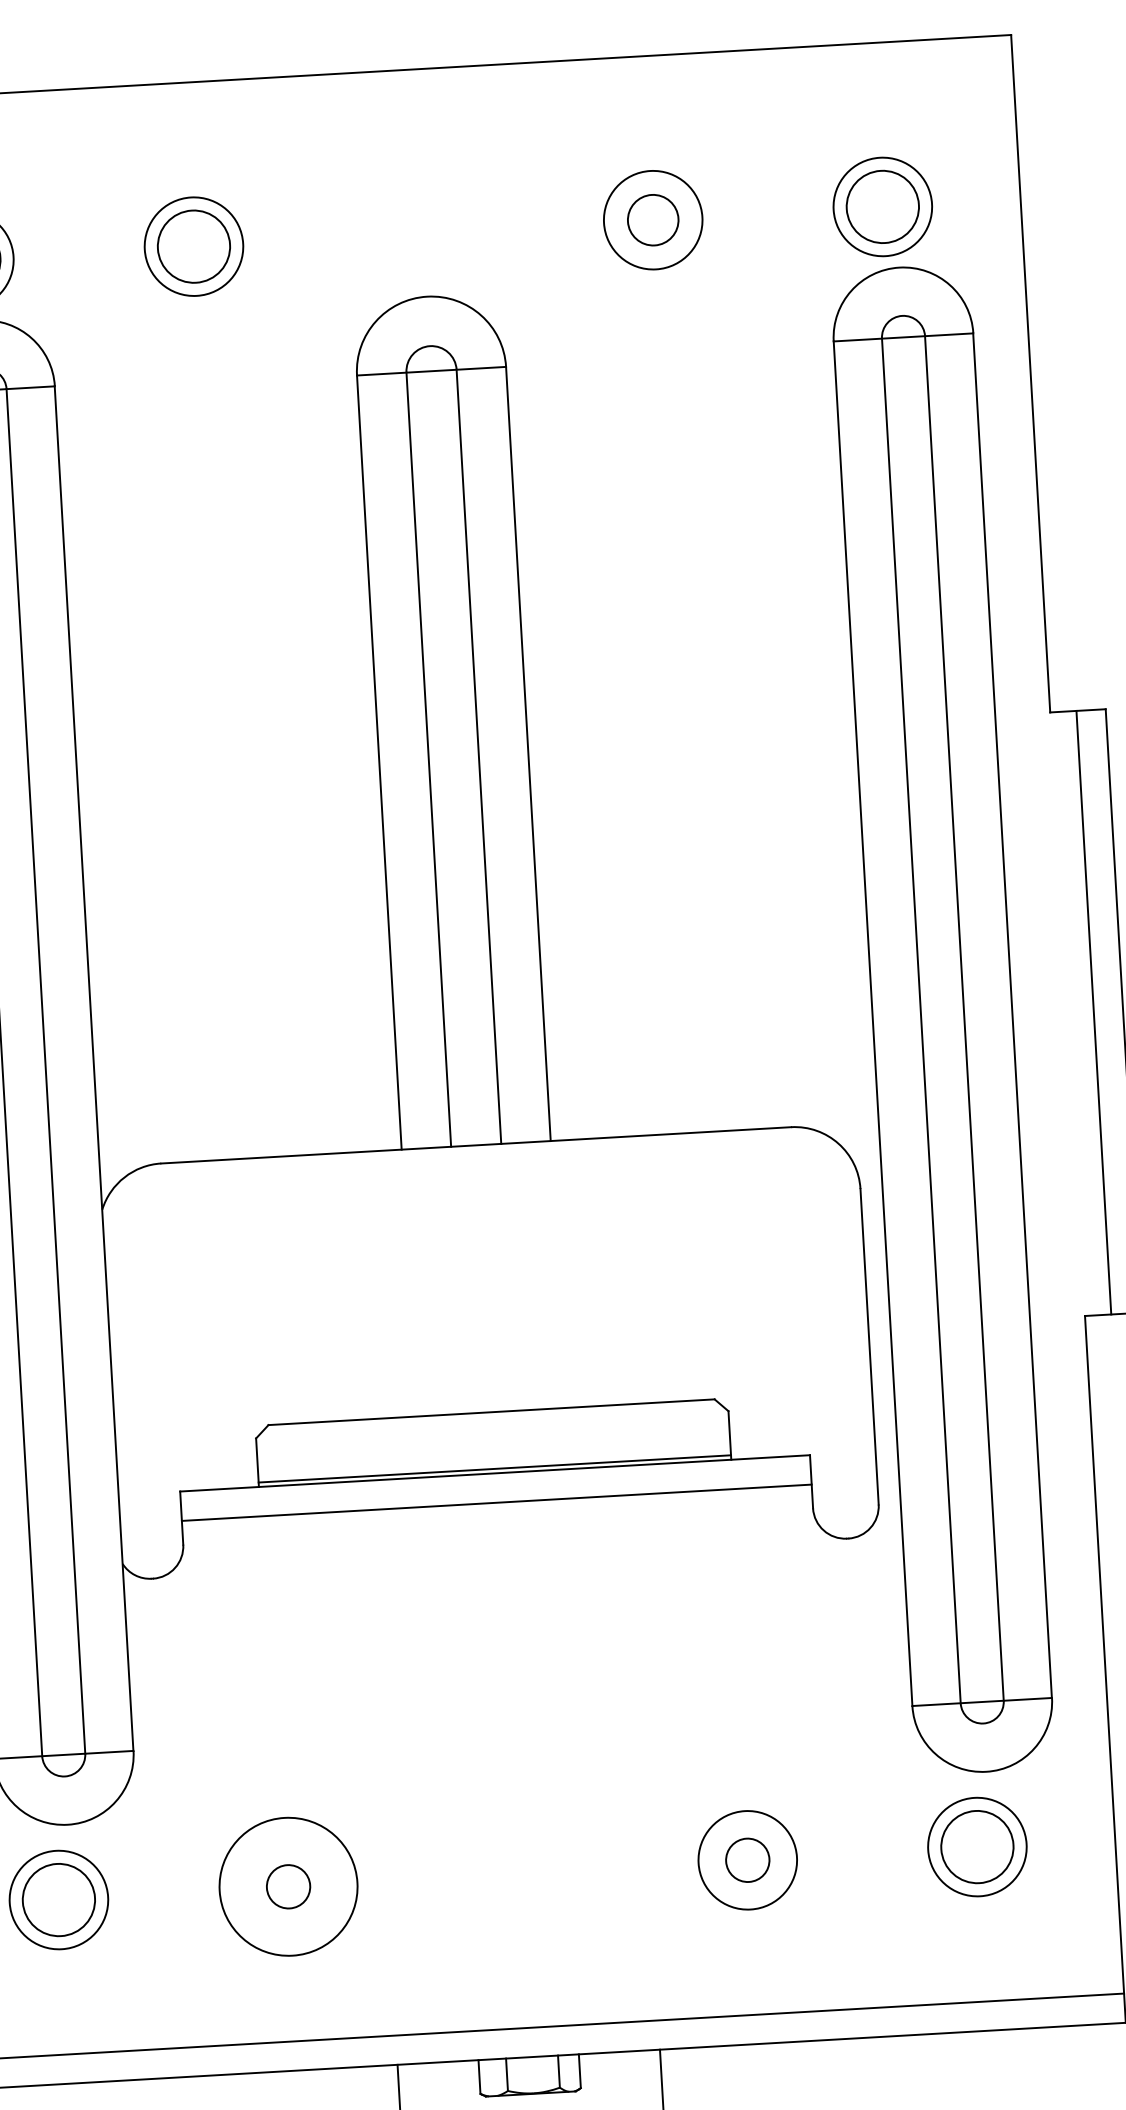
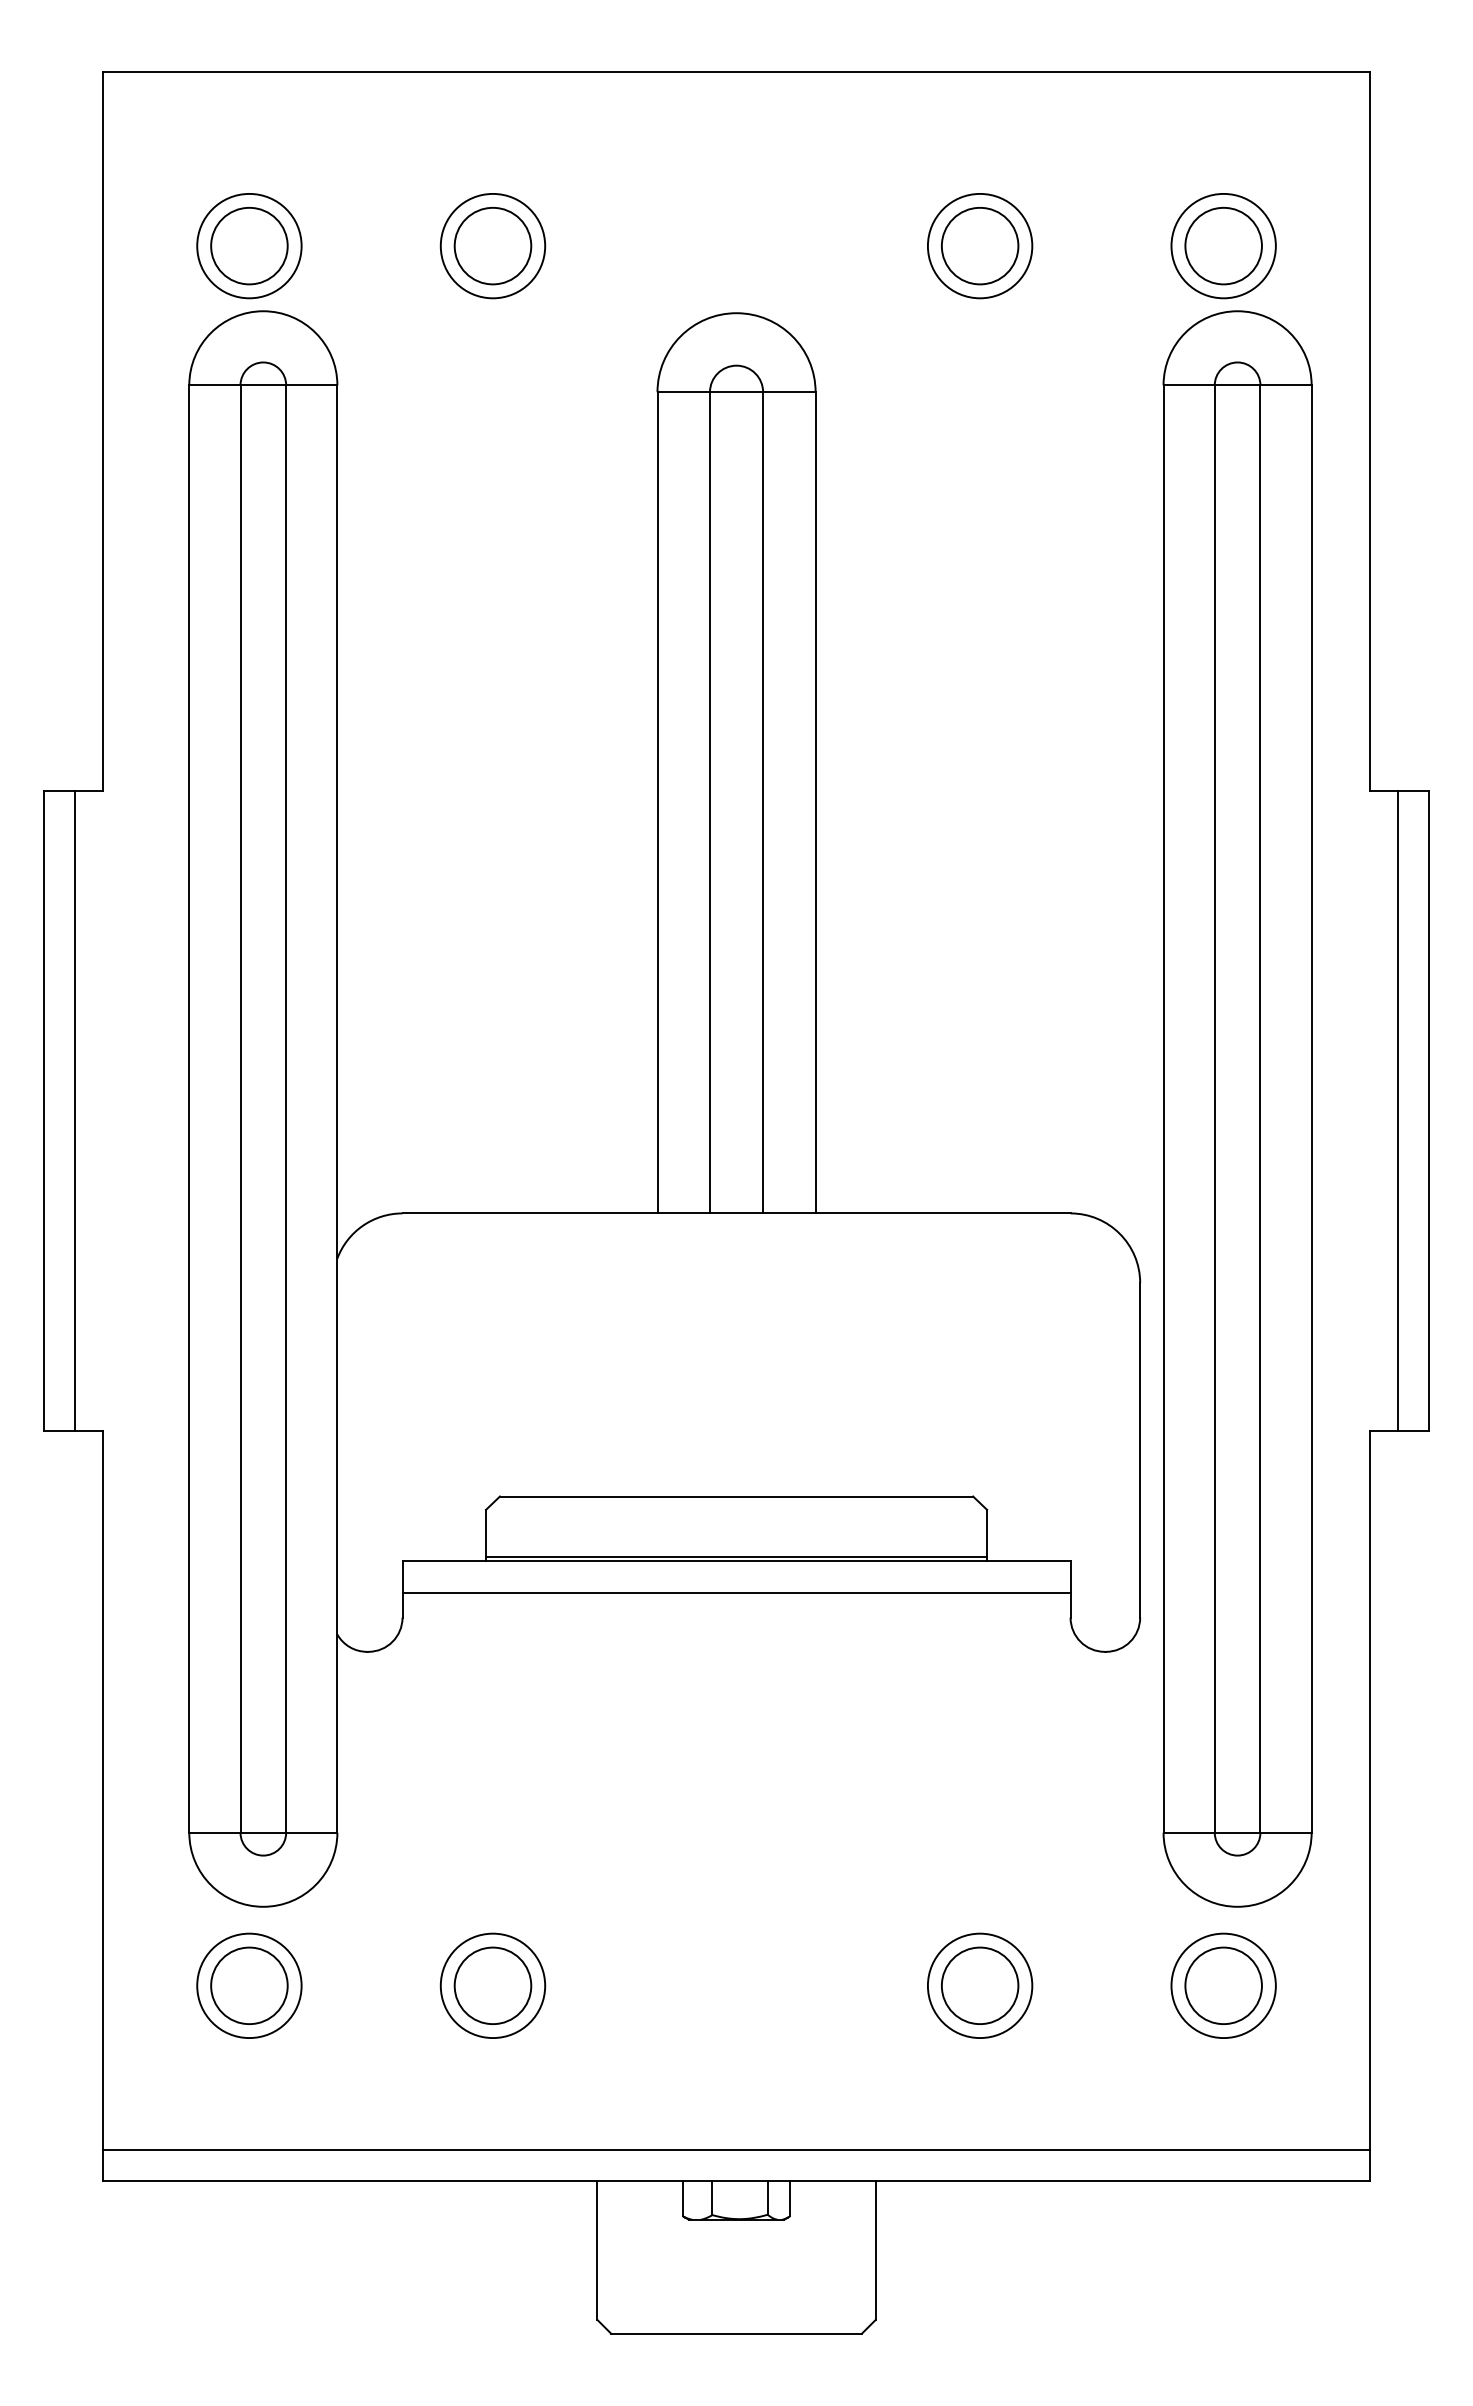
circle: (652, 219) -> (979, 245), size x1.43
circle: (747, 1860) -> (979, 1985), size x1.67
circle: (288, 1886) -> (492, 1985), size x0.71
circle: (288, 1886) -> (492, 1985), size x1.67

